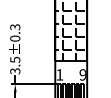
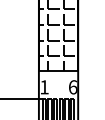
text: (82, 74) -> (72, 86), 9 -> 6

